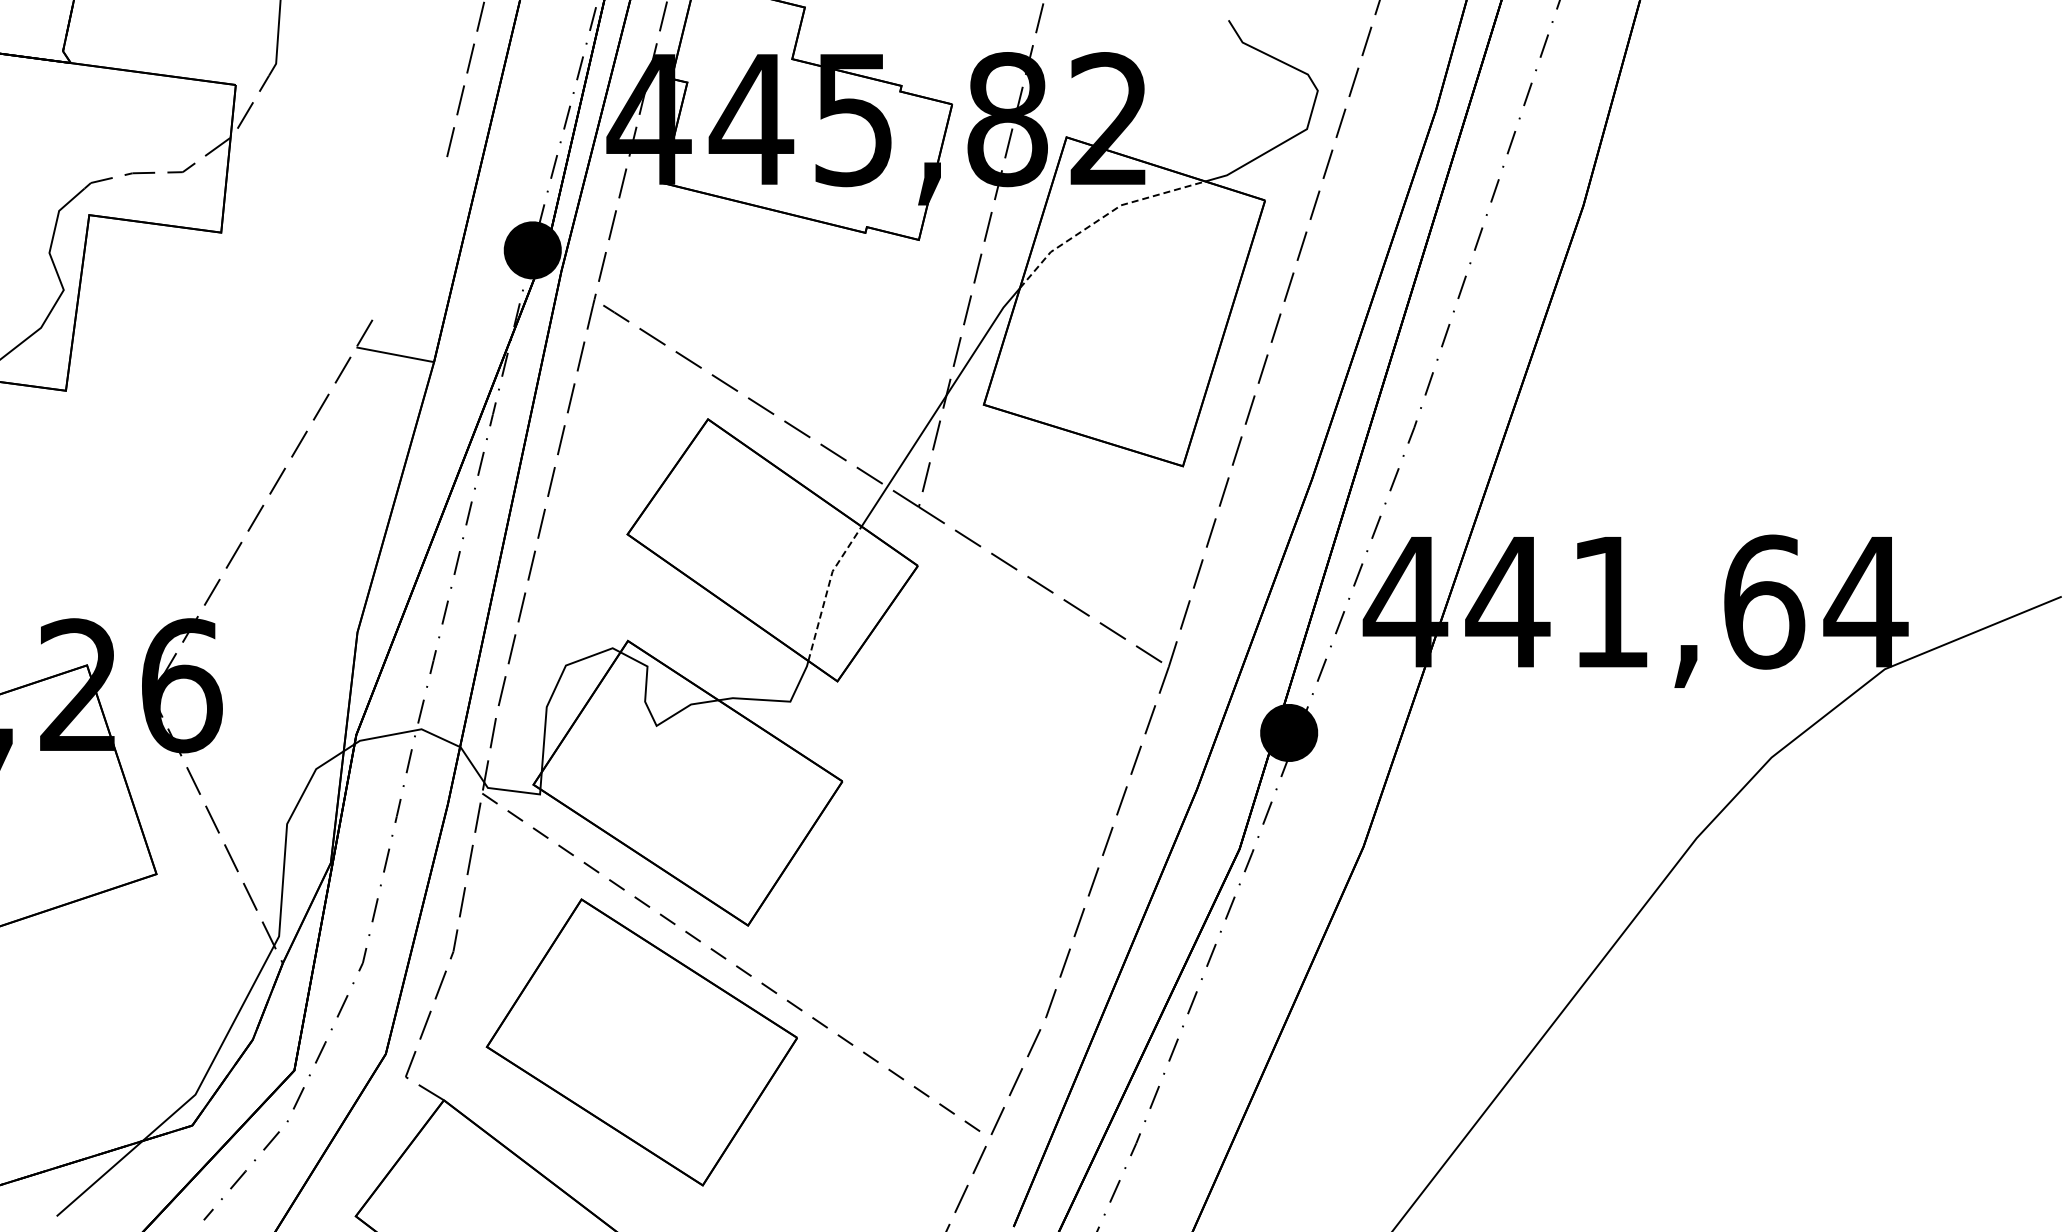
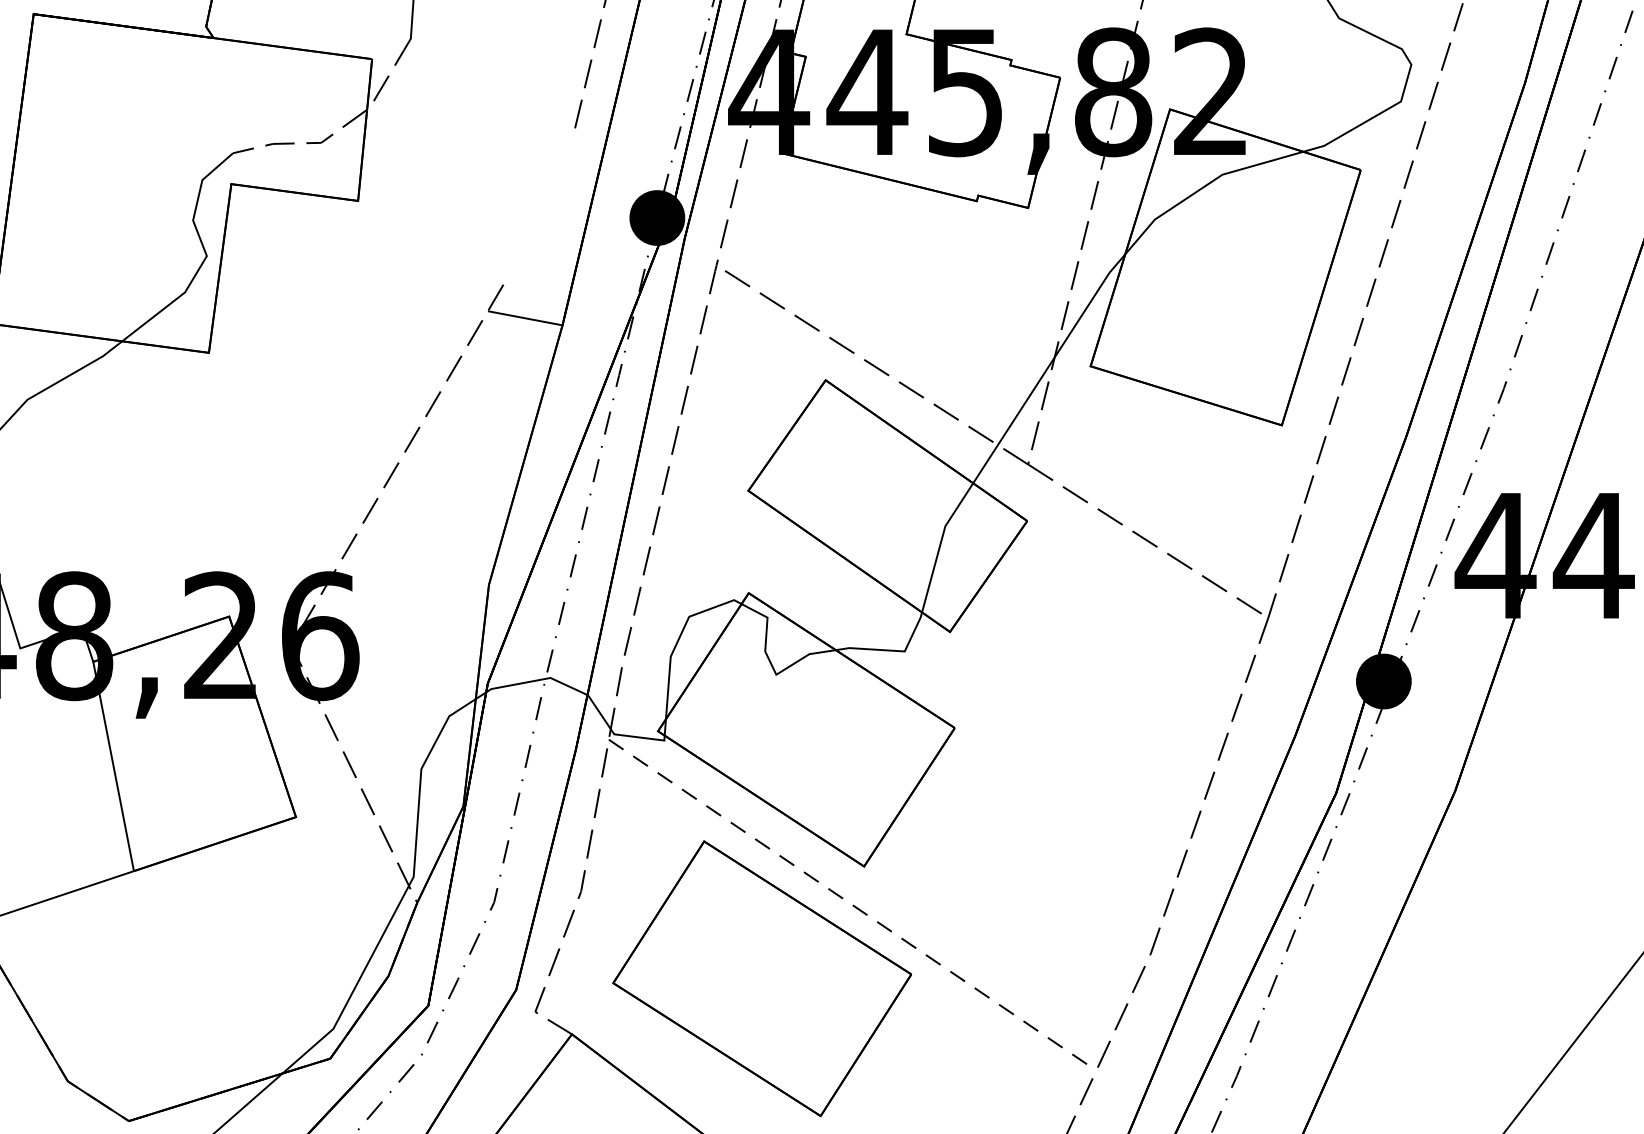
line: (1102, 217) -> (1204, 186), dashed -> solid
line: (827, 589) -> (940, 543), dashed -> solid

